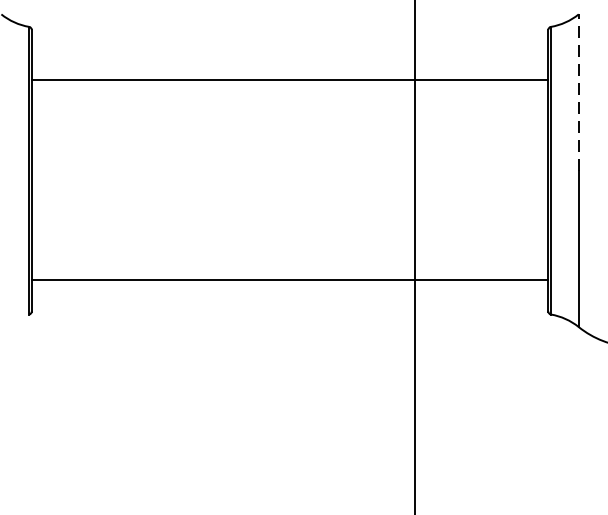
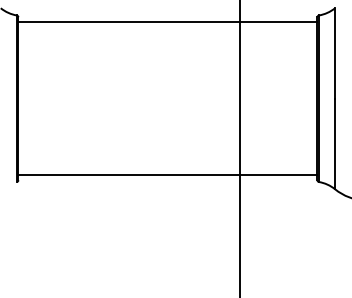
line: (289, 80) -> (167, 22), moved
line: (579, 92) -> (335, 53), dashed -> solid
line: (289, 280) -> (167, 175), moved

